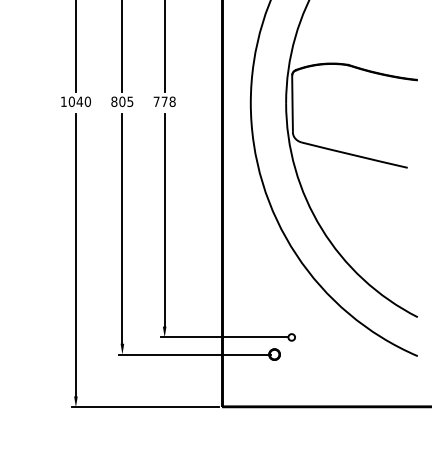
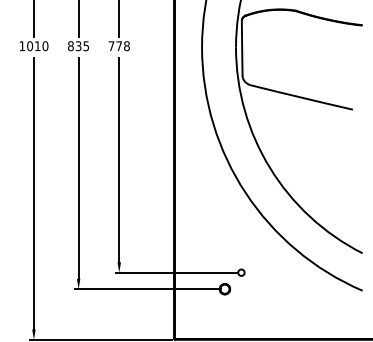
text: (79, 101) -> (37, 45), 1040 -> 1010
text: (122, 101) -> (78, 45), 805 -> 835

